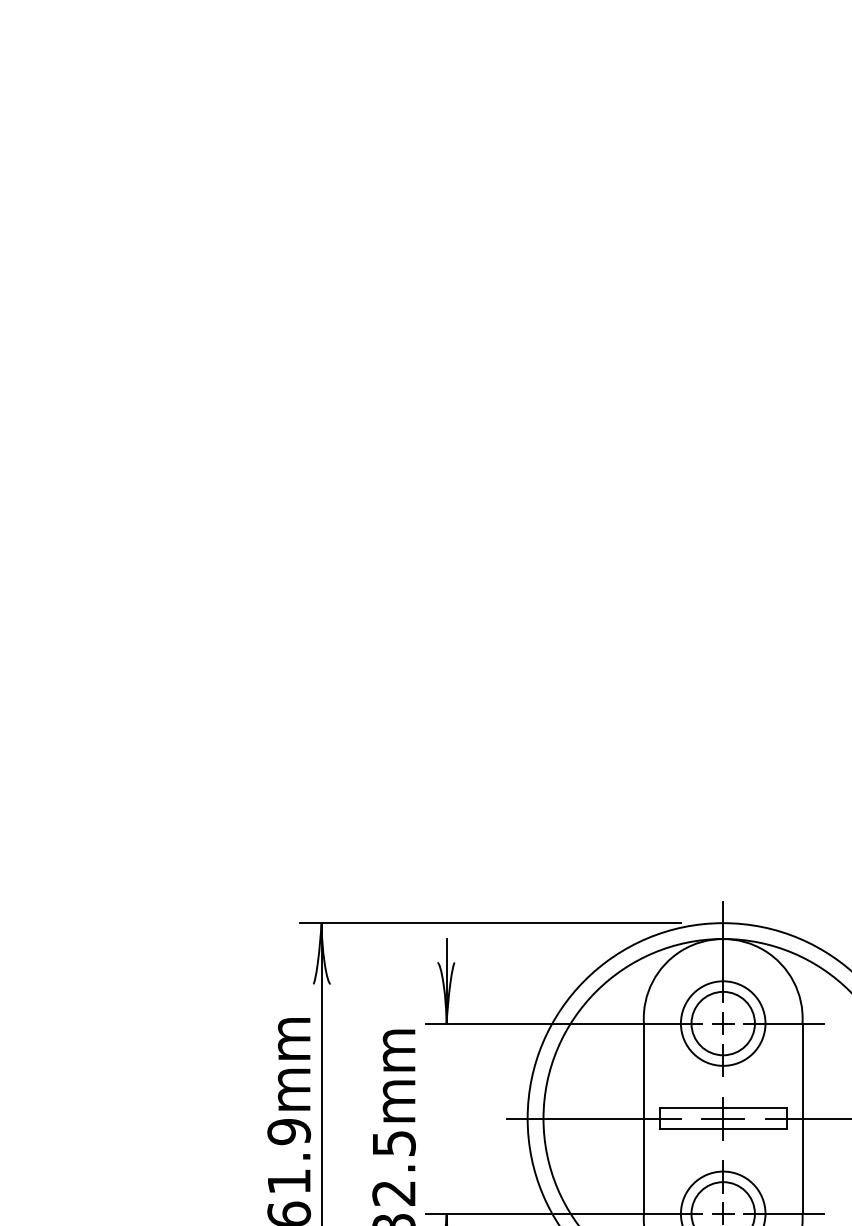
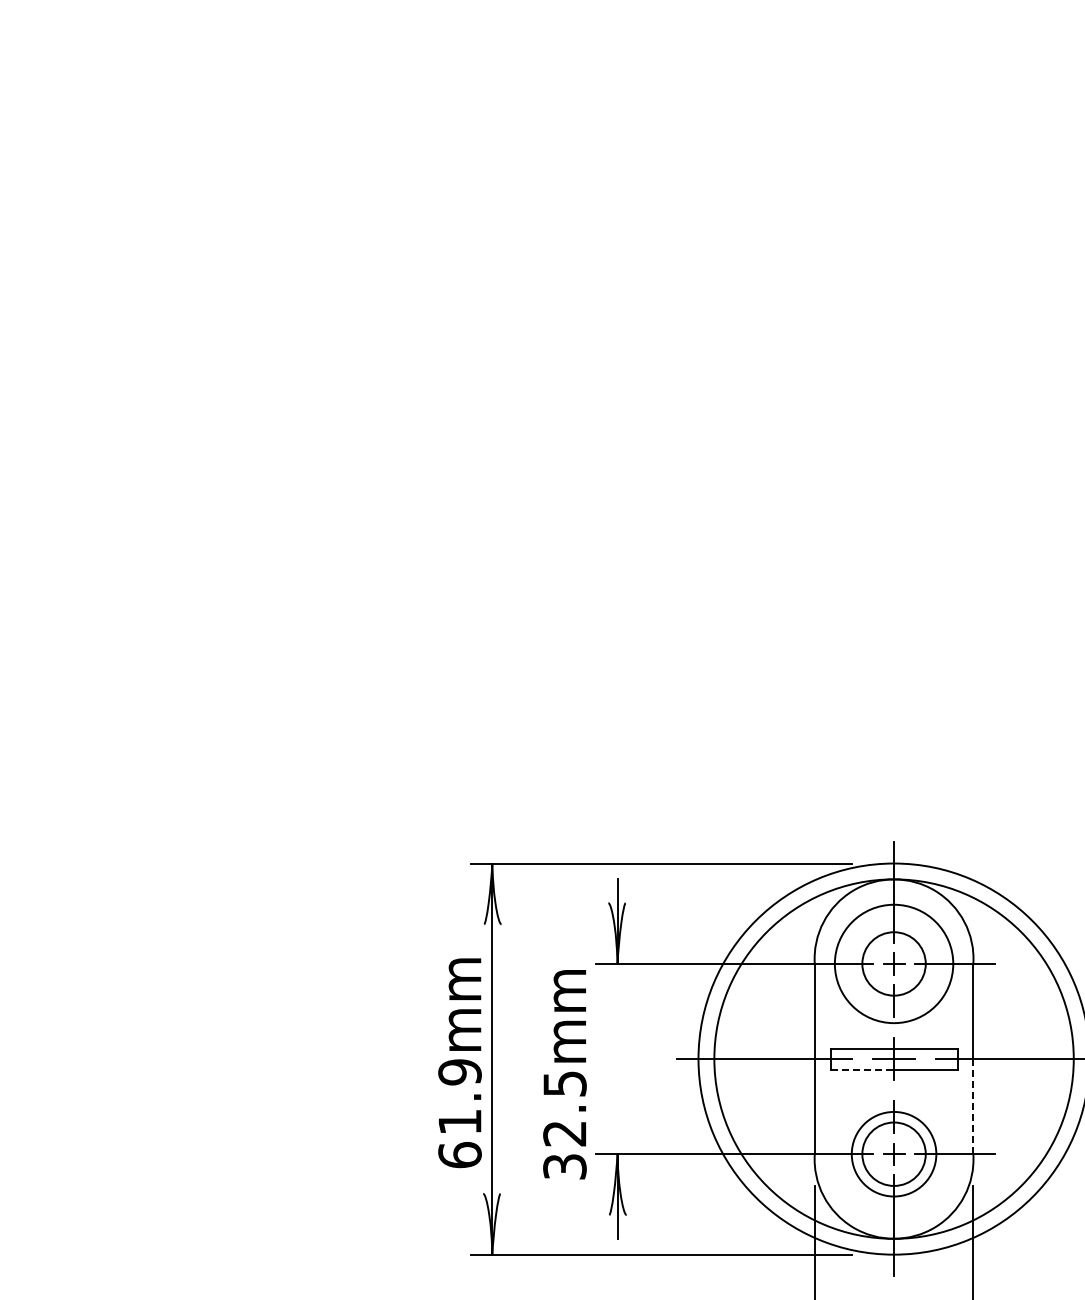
circle: (722, 1023) -> (893, 963), size x1.4
line: (691, 1129) -> (862, 1069), solid -> dashed
line: (802, 1166) -> (973, 1106), solid -> dashed

